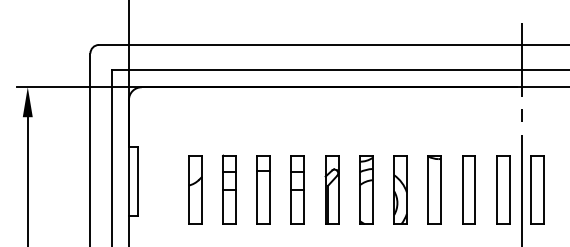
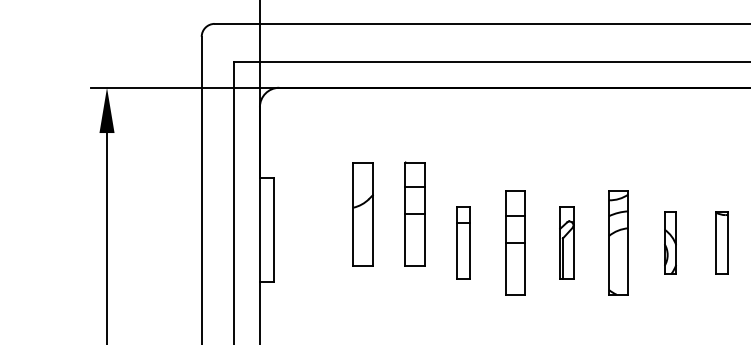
part: (202, 189) -> (374, 213), moved
part: (263, 189) -> (463, 242), size x0.7
part: (331, 189) -> (566, 242), size x0.7
part: (400, 189) -> (670, 242), size x0.6
part: (434, 189) -> (721, 242), size x0.6

